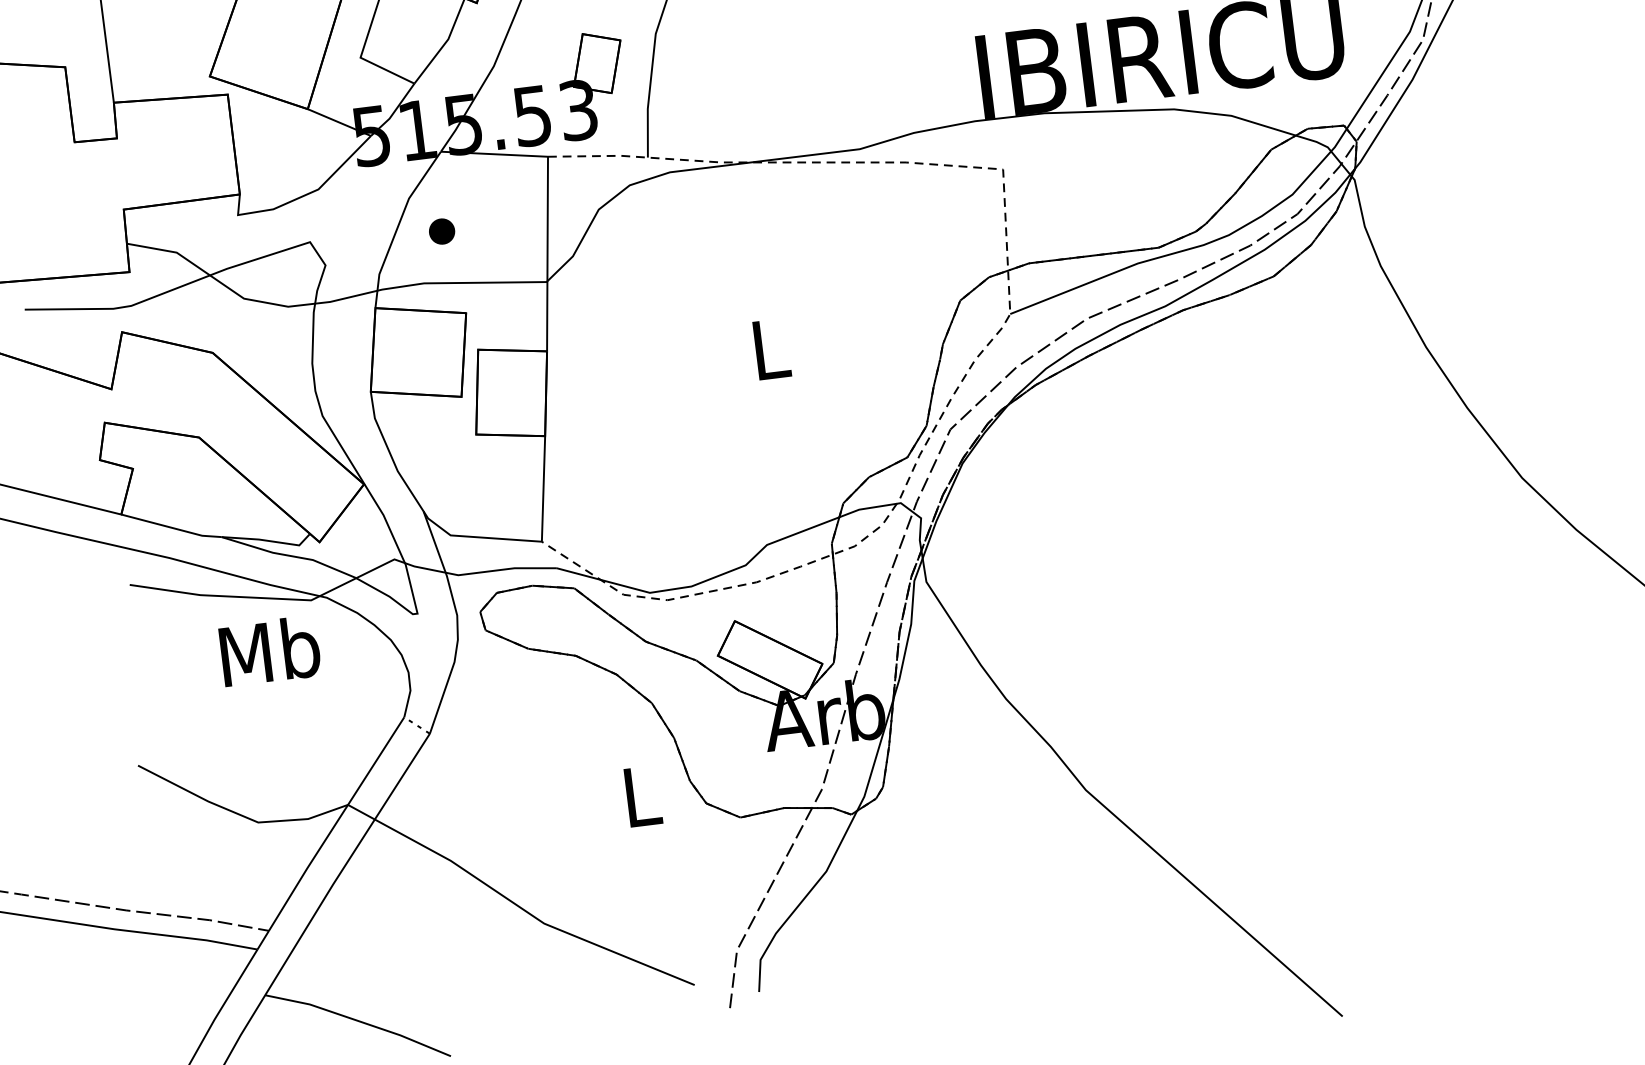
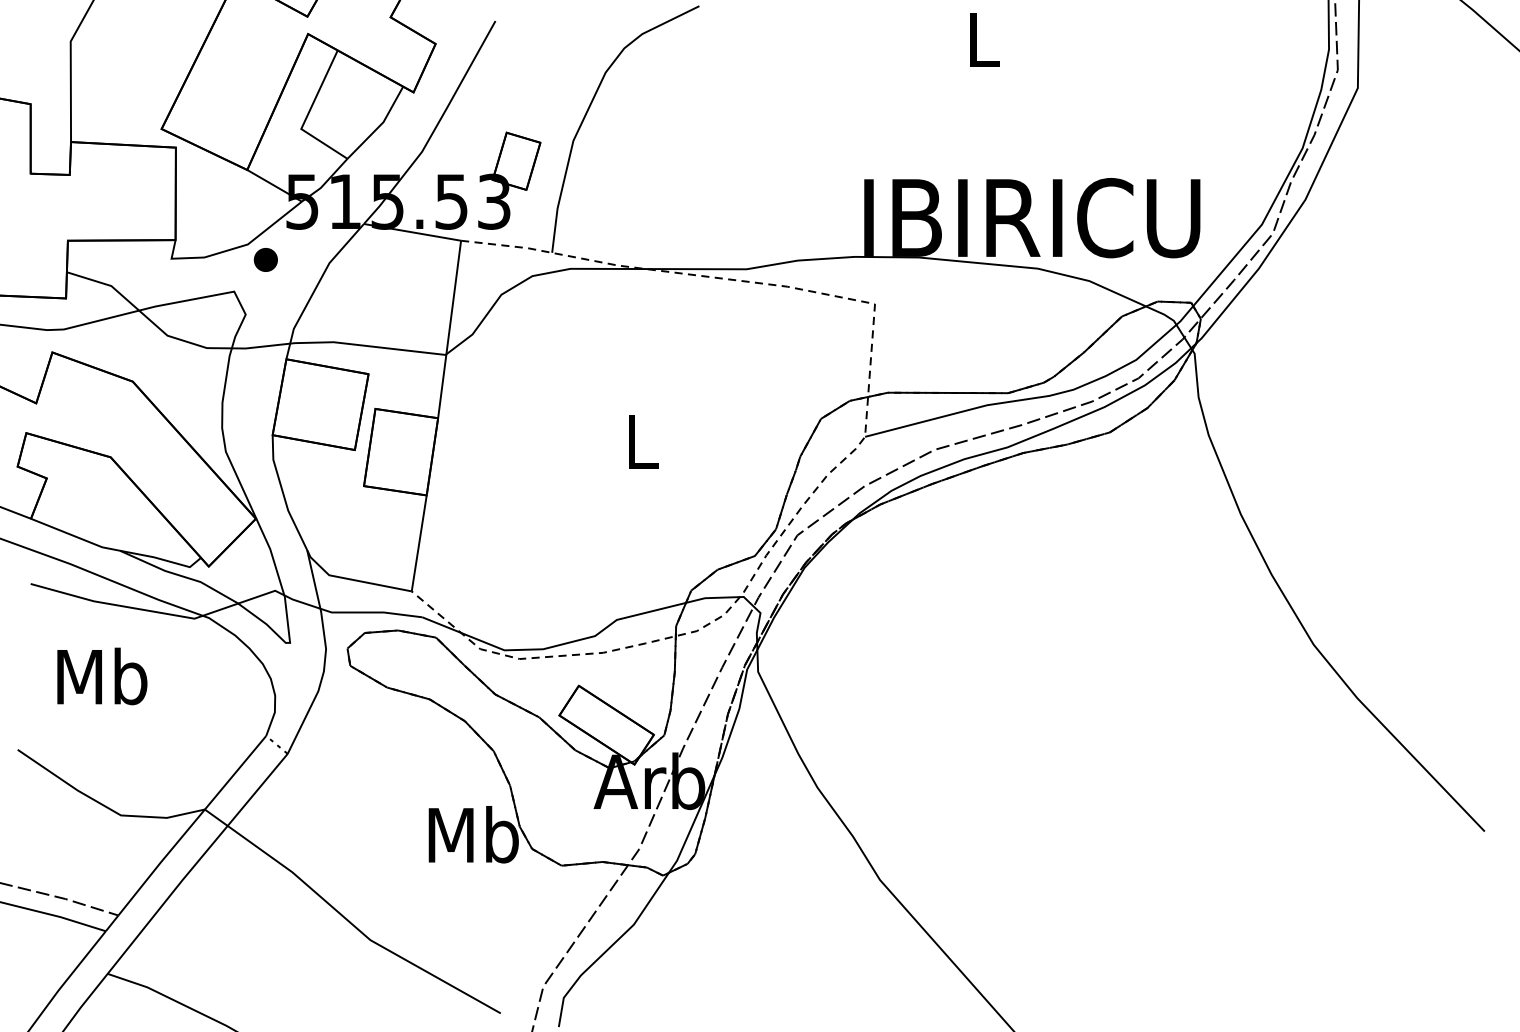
part: (441, 231) -> (265, 259), moved
text: (270, 651) -> (102, 676), moved
text: (641, 795) -> (473, 834), L -> Mb

